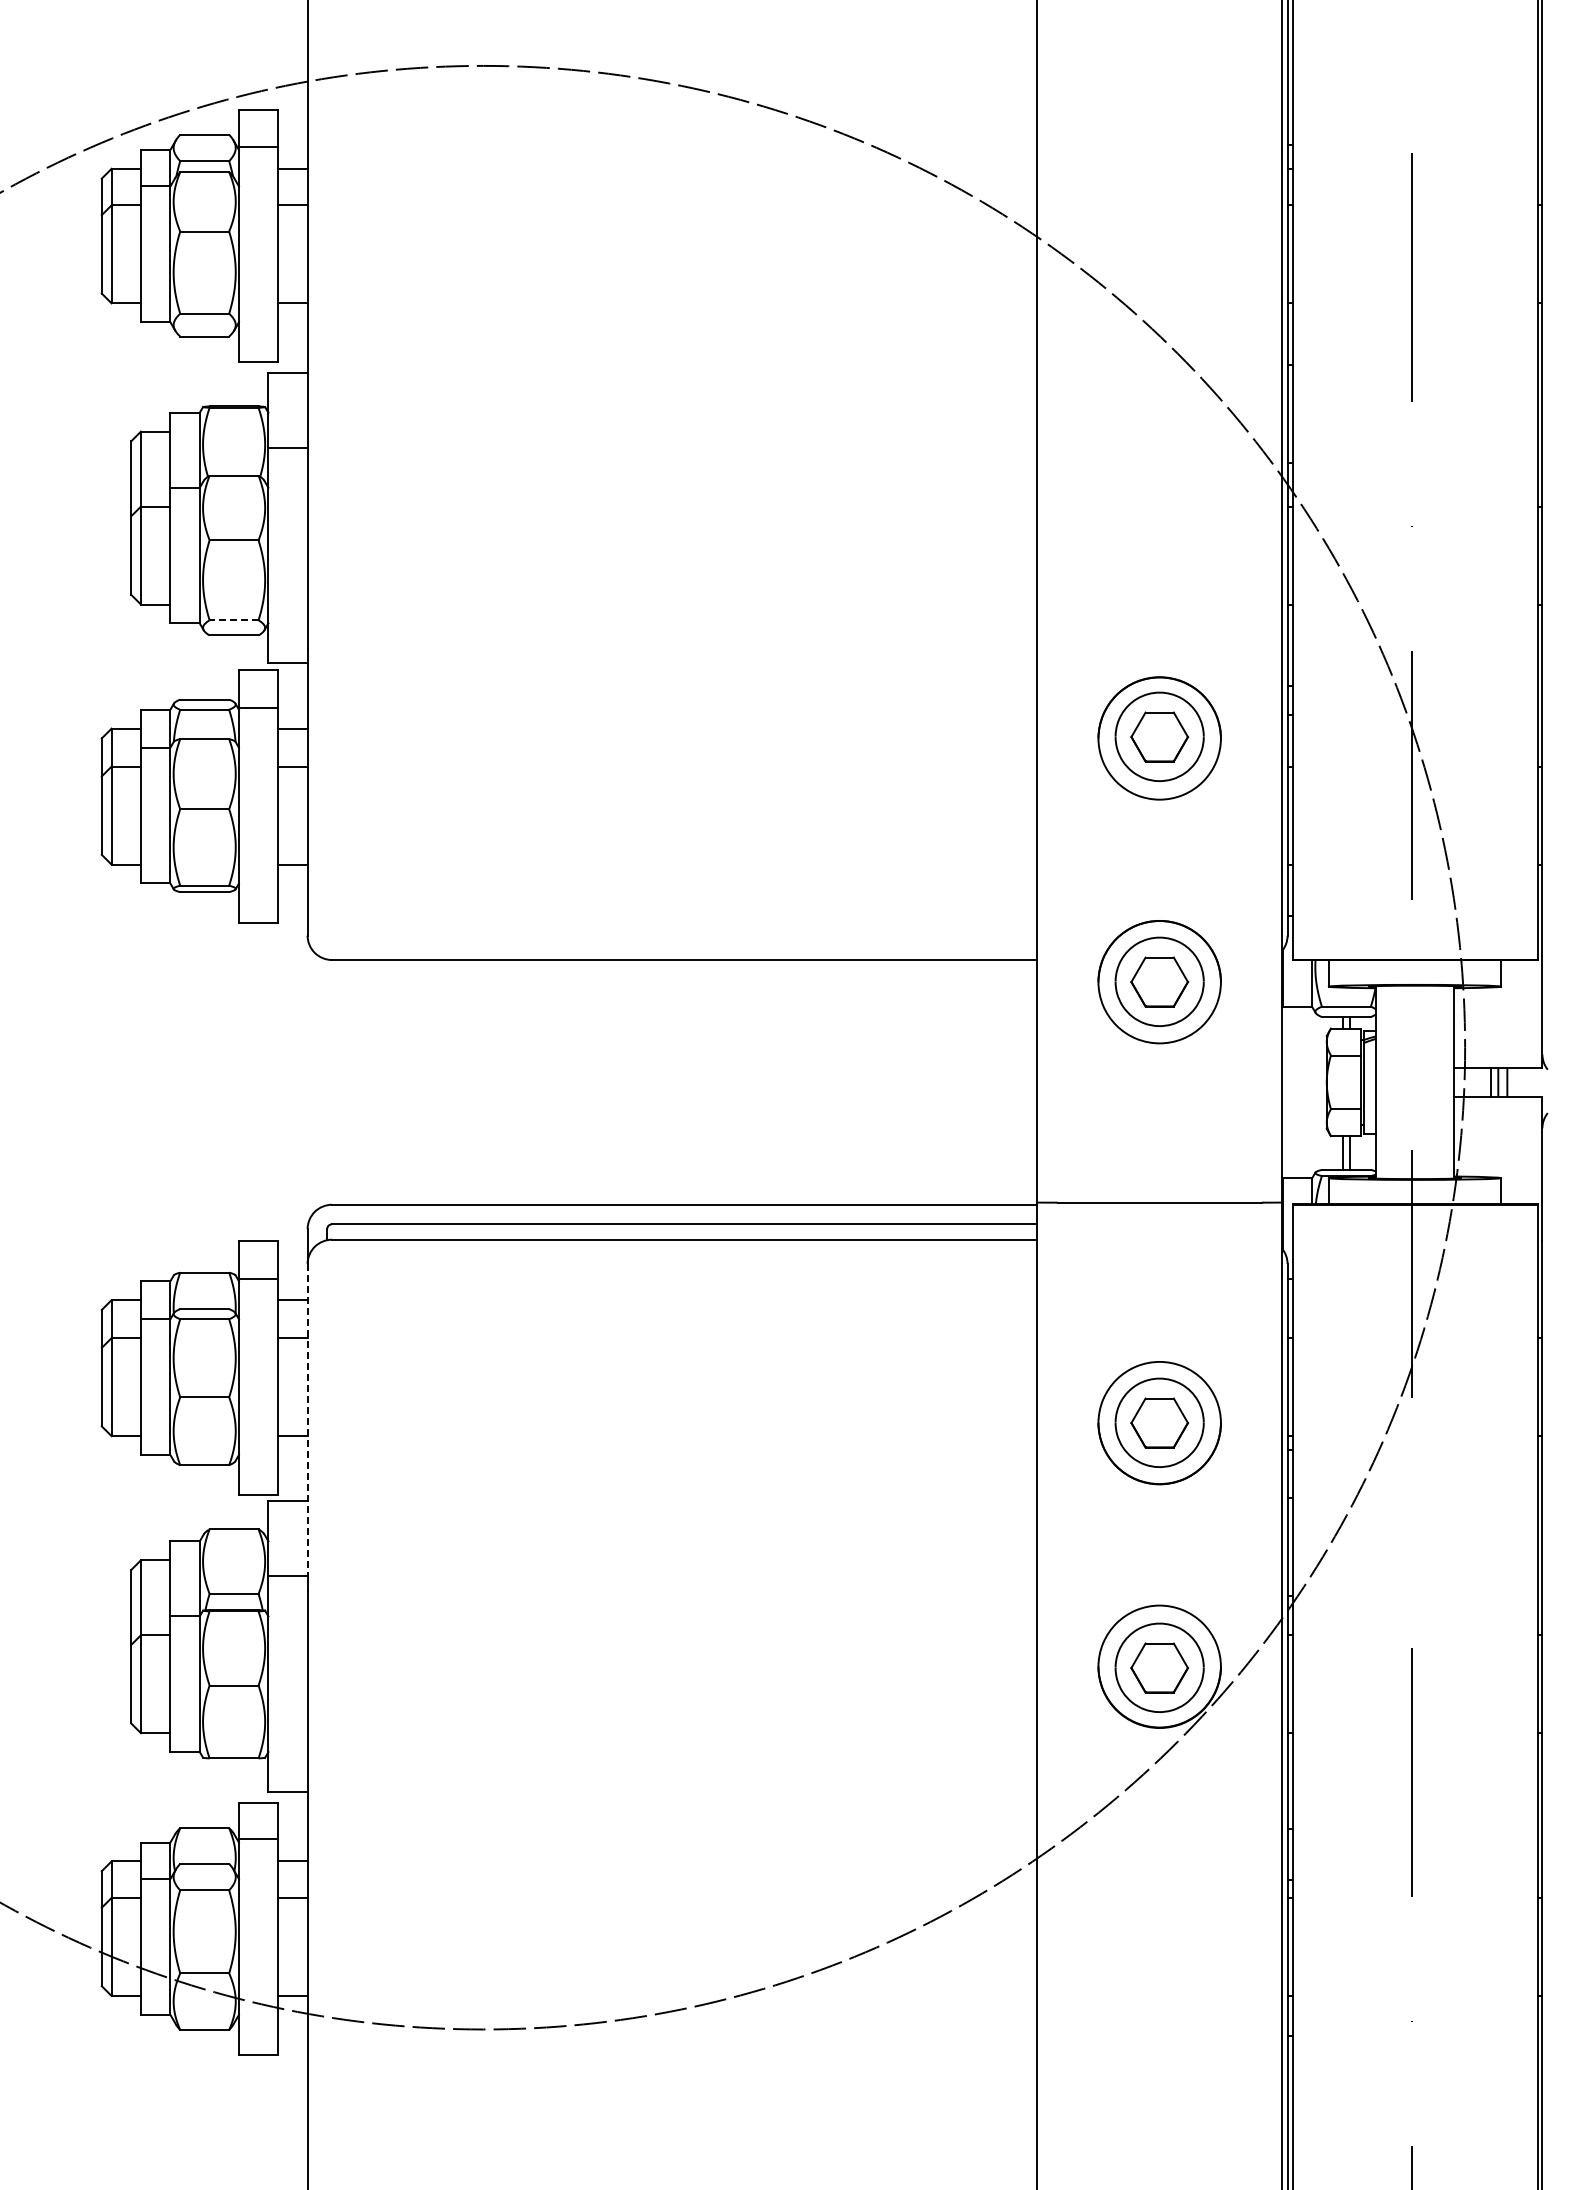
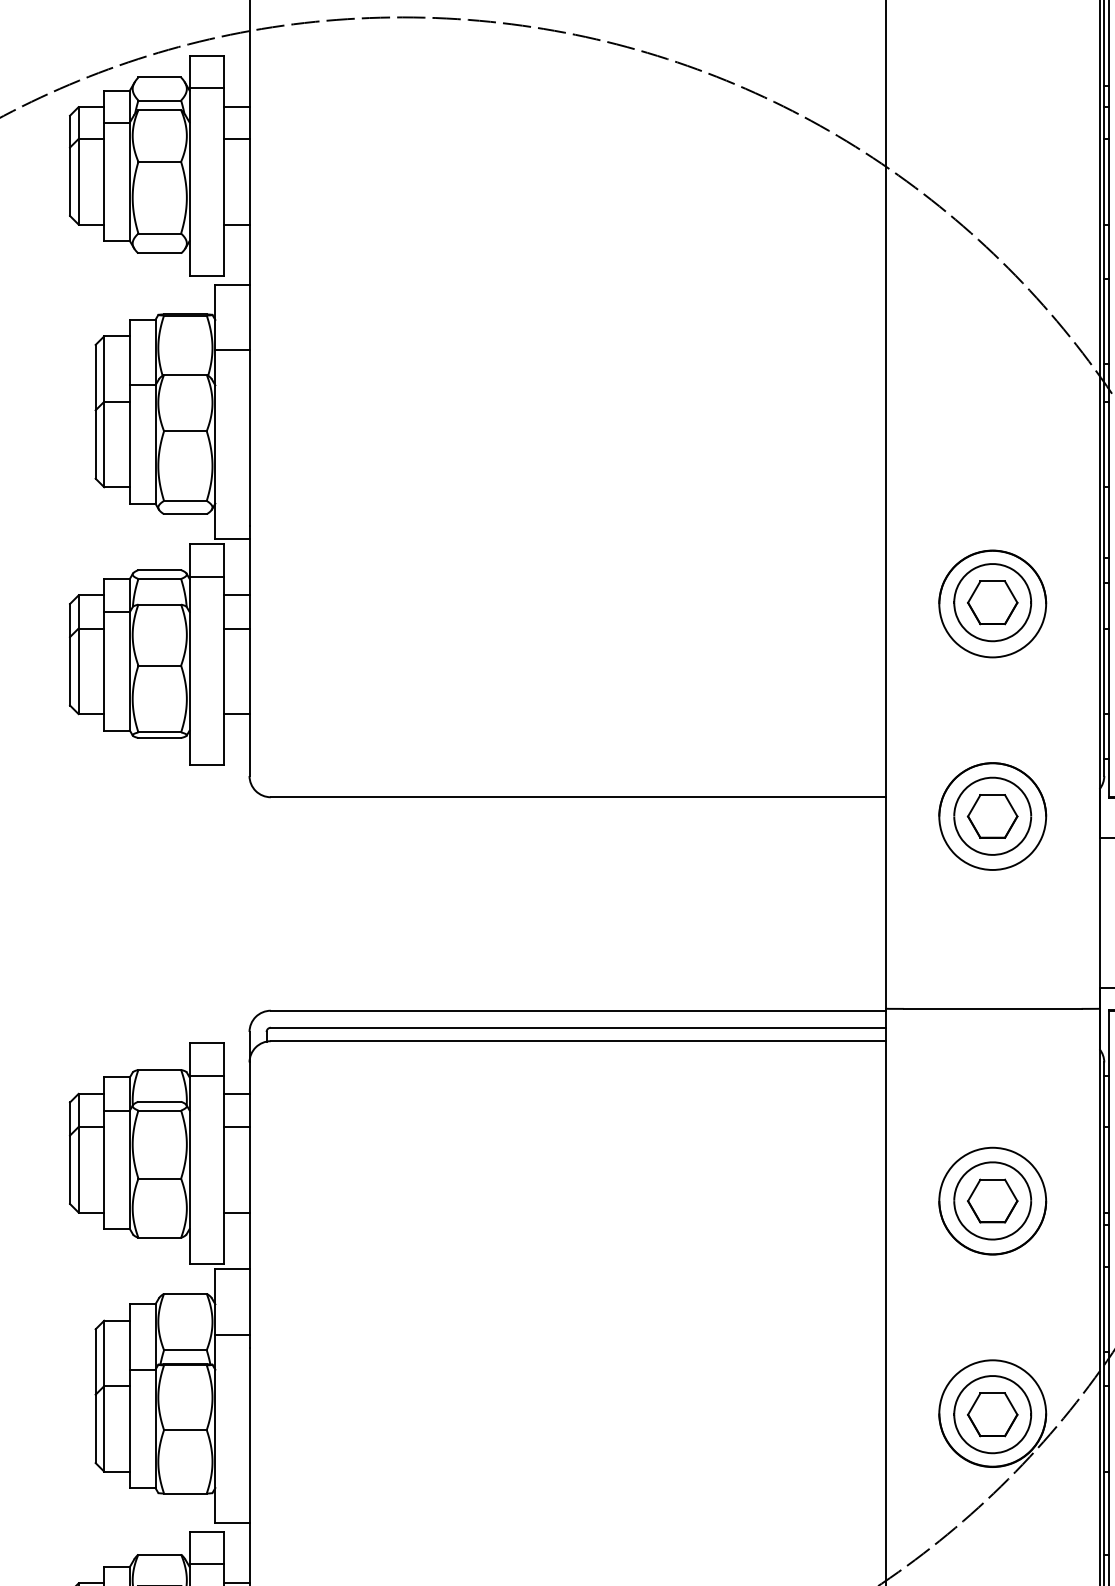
line: (233, 620) -> (184, 501), dashed -> solid
line: (307, 1420) -> (249, 1198), dashed -> solid

